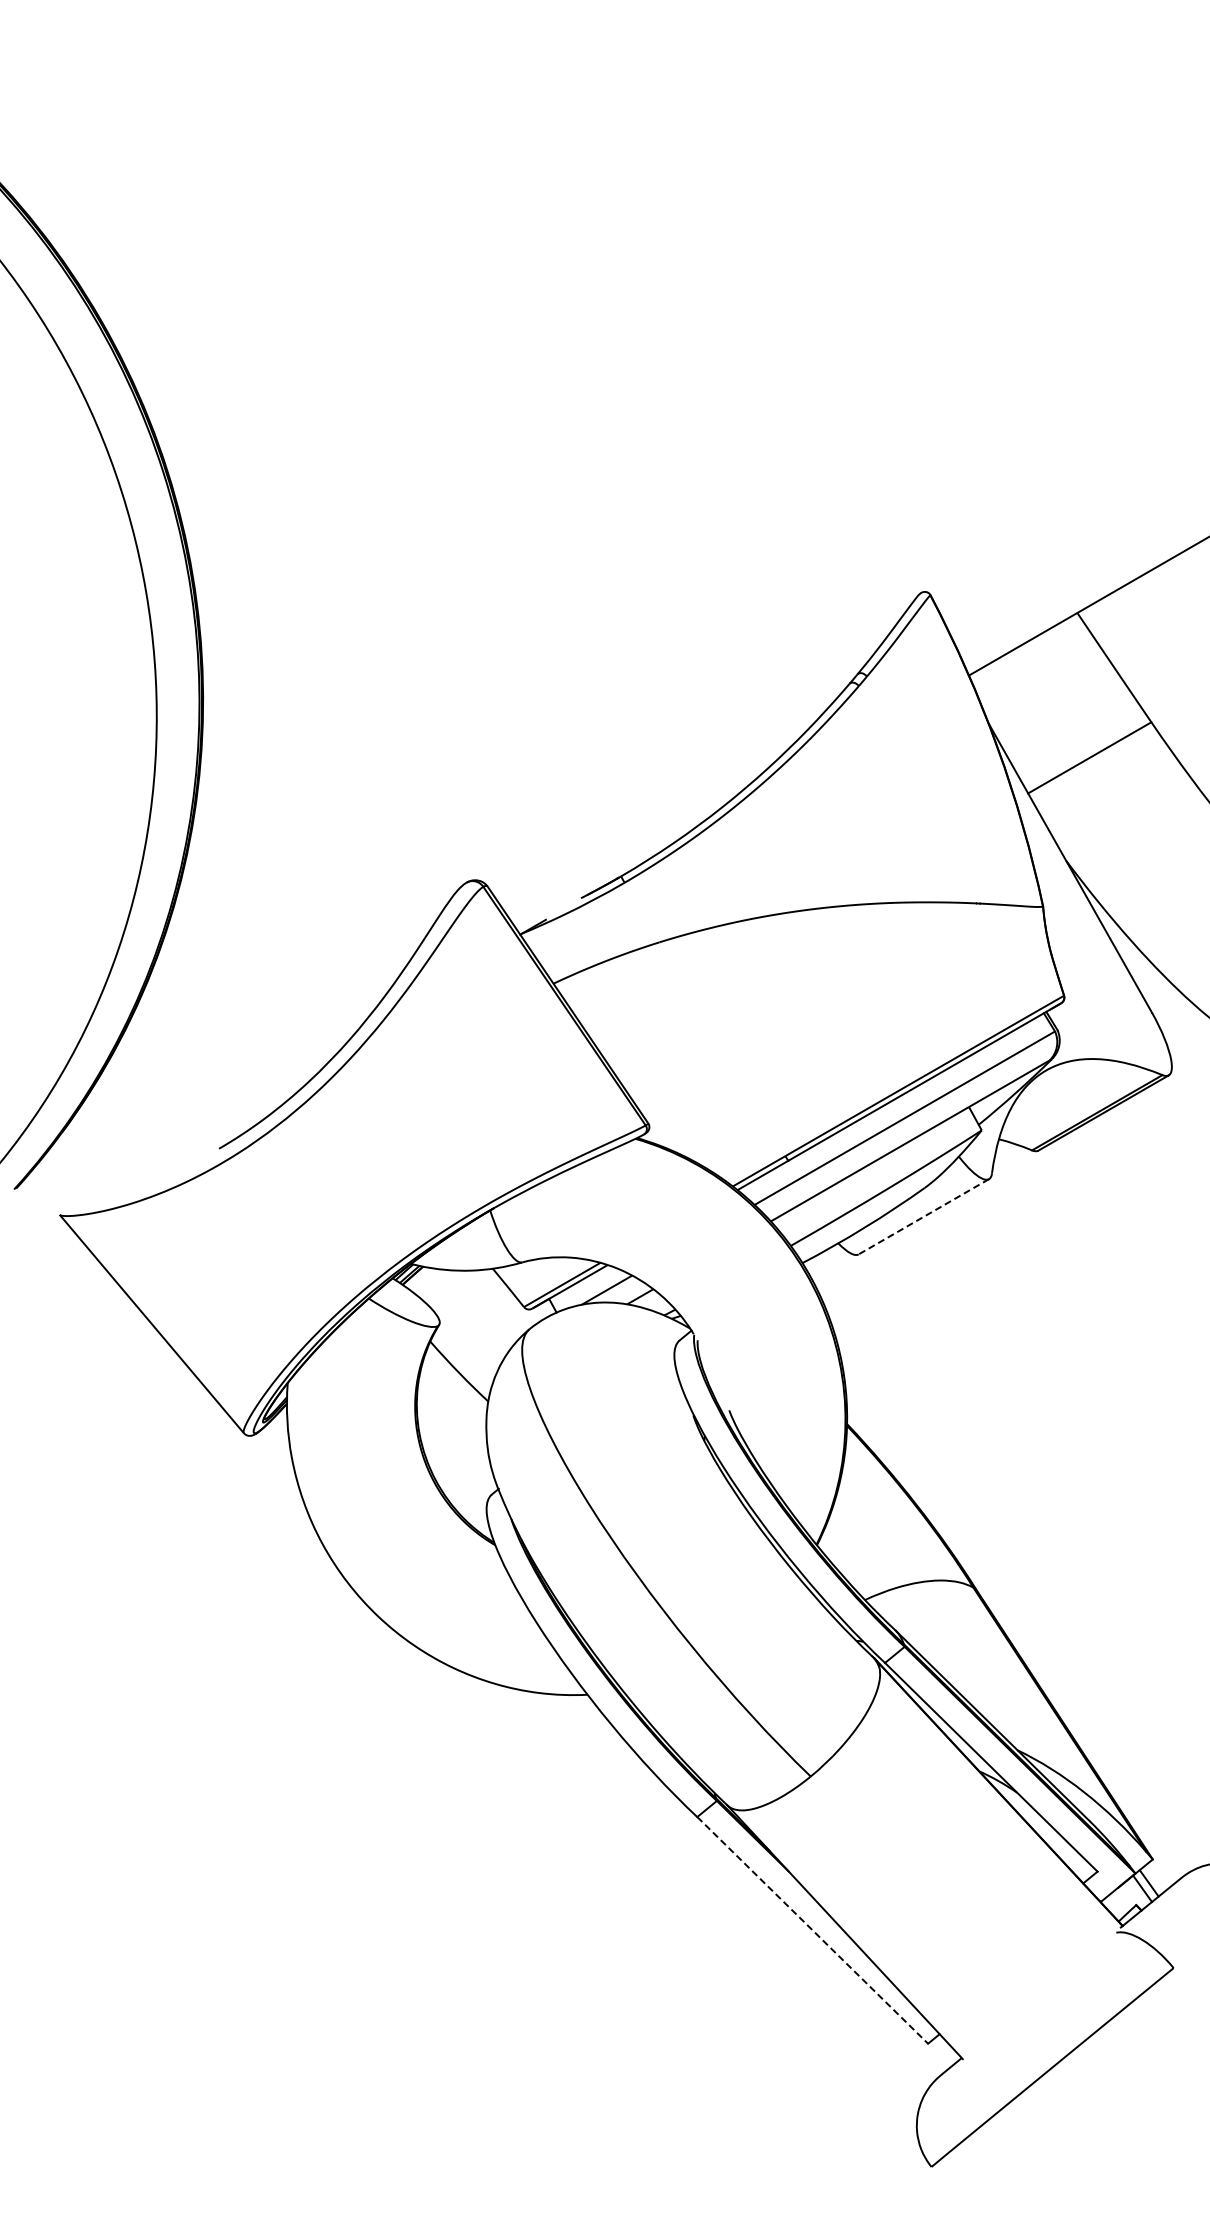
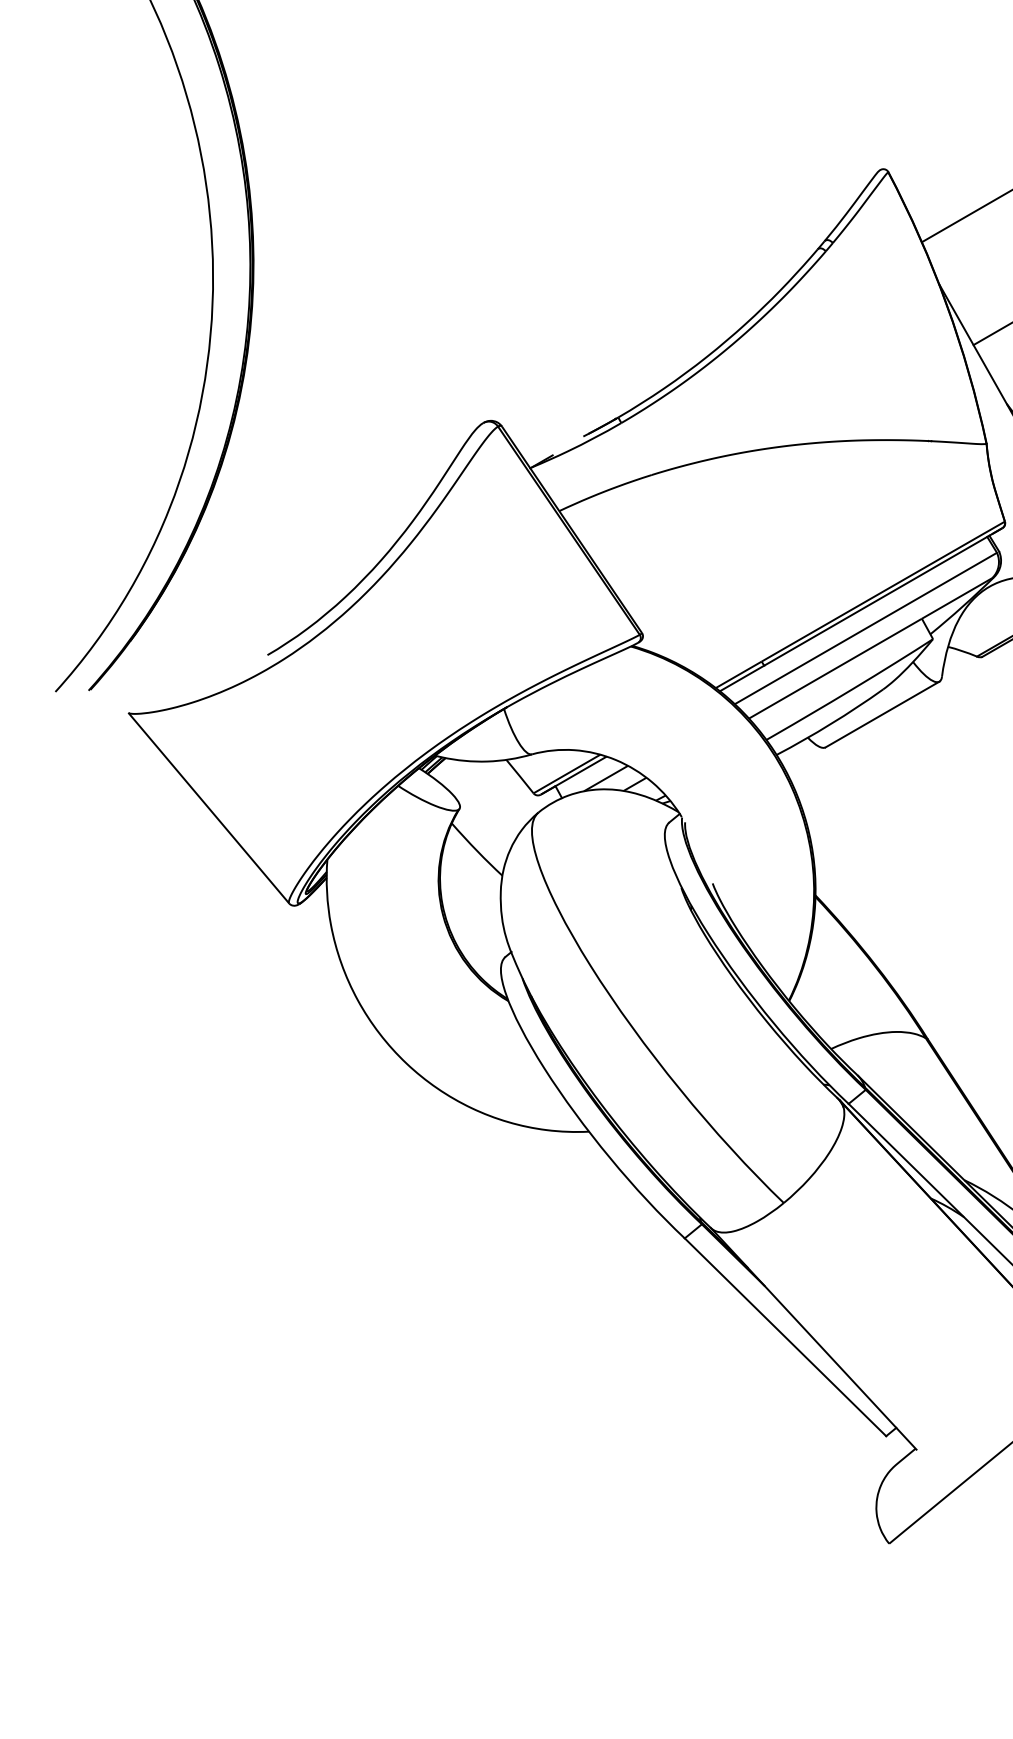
line: (923, 1217) -> (882, 715), dashed -> solid
line: (812, 1930) -> (785, 1337), dashed -> solid

